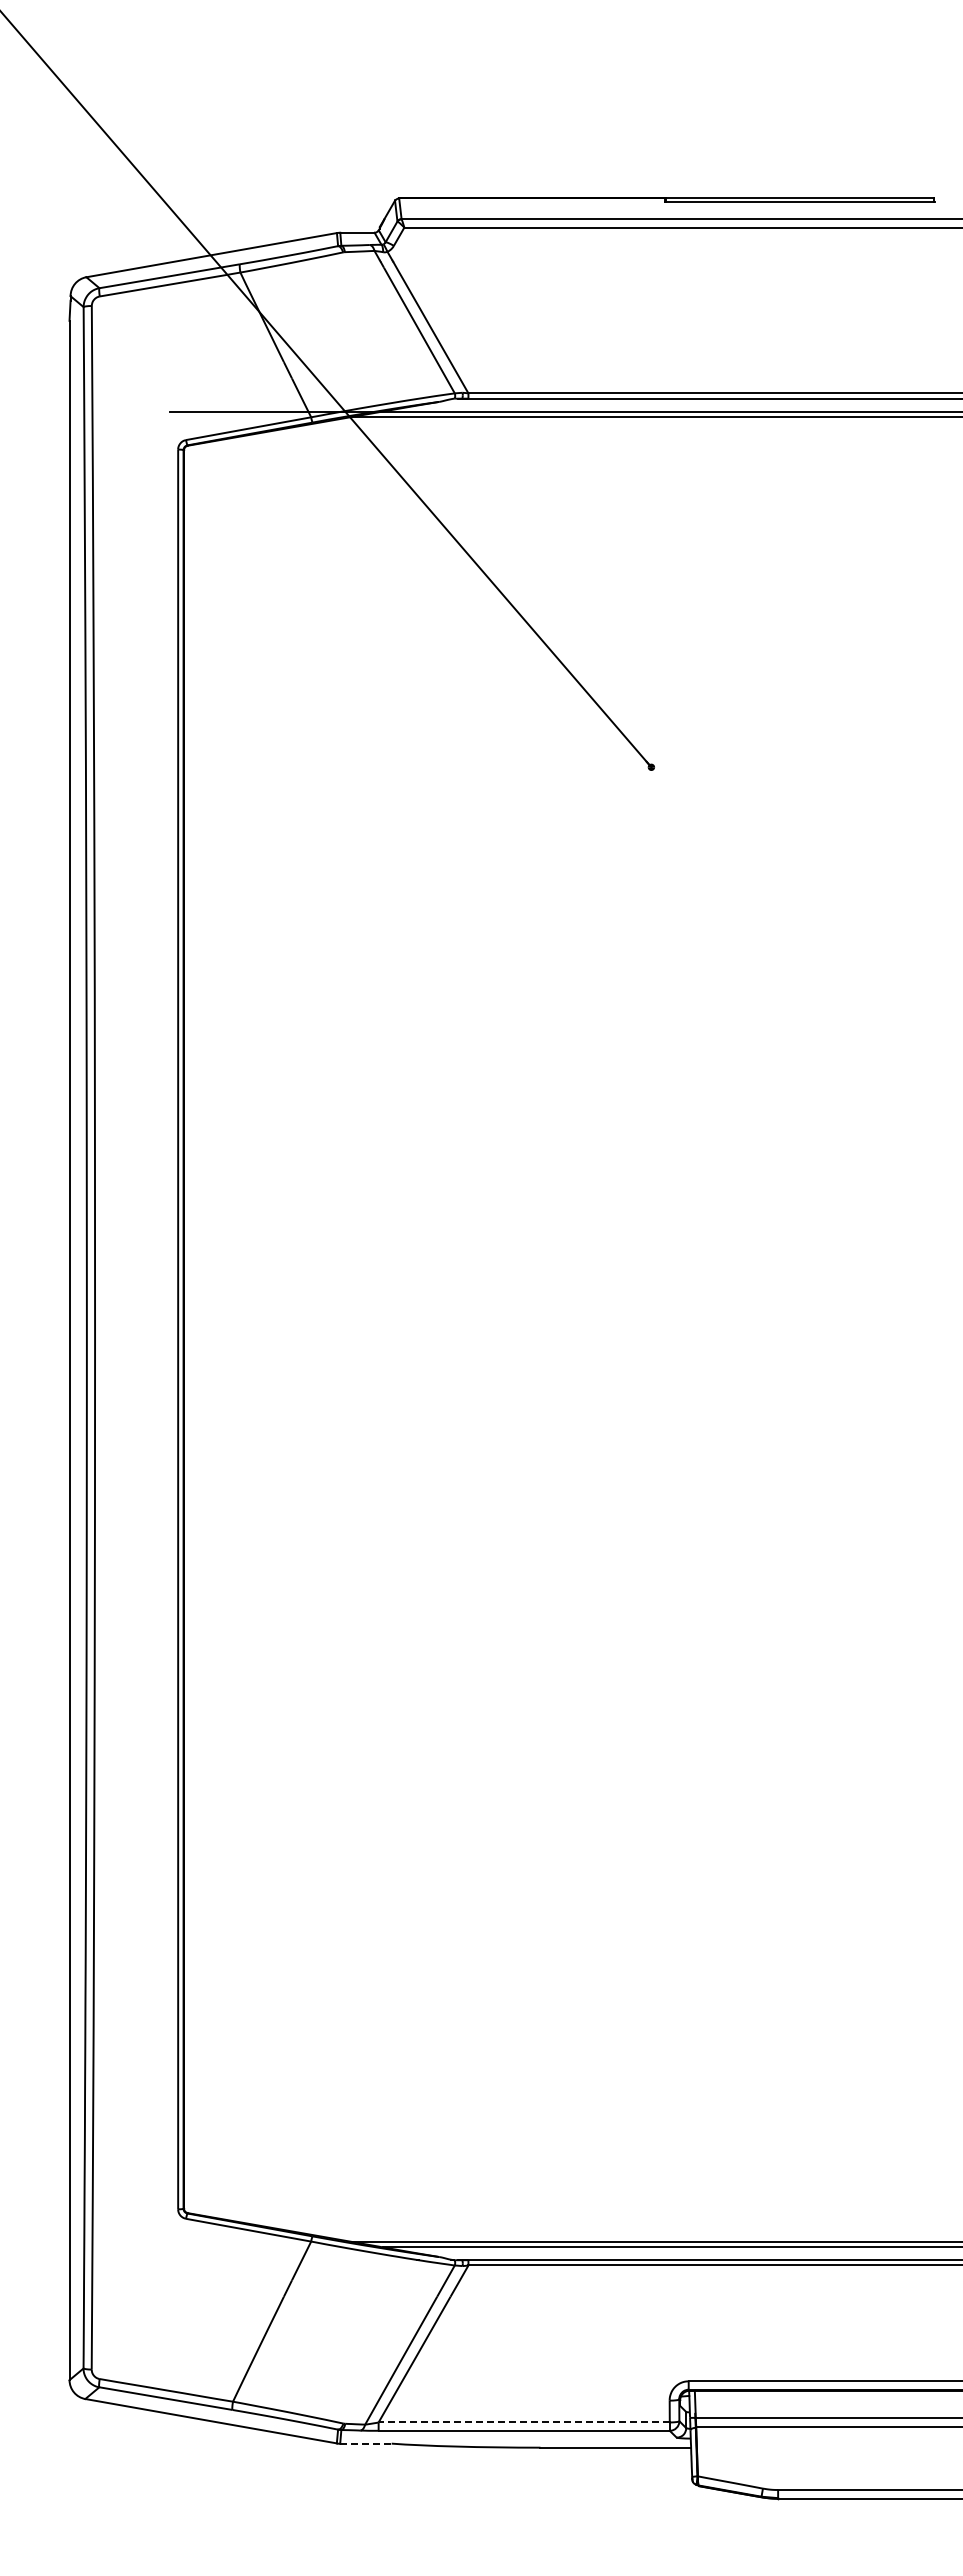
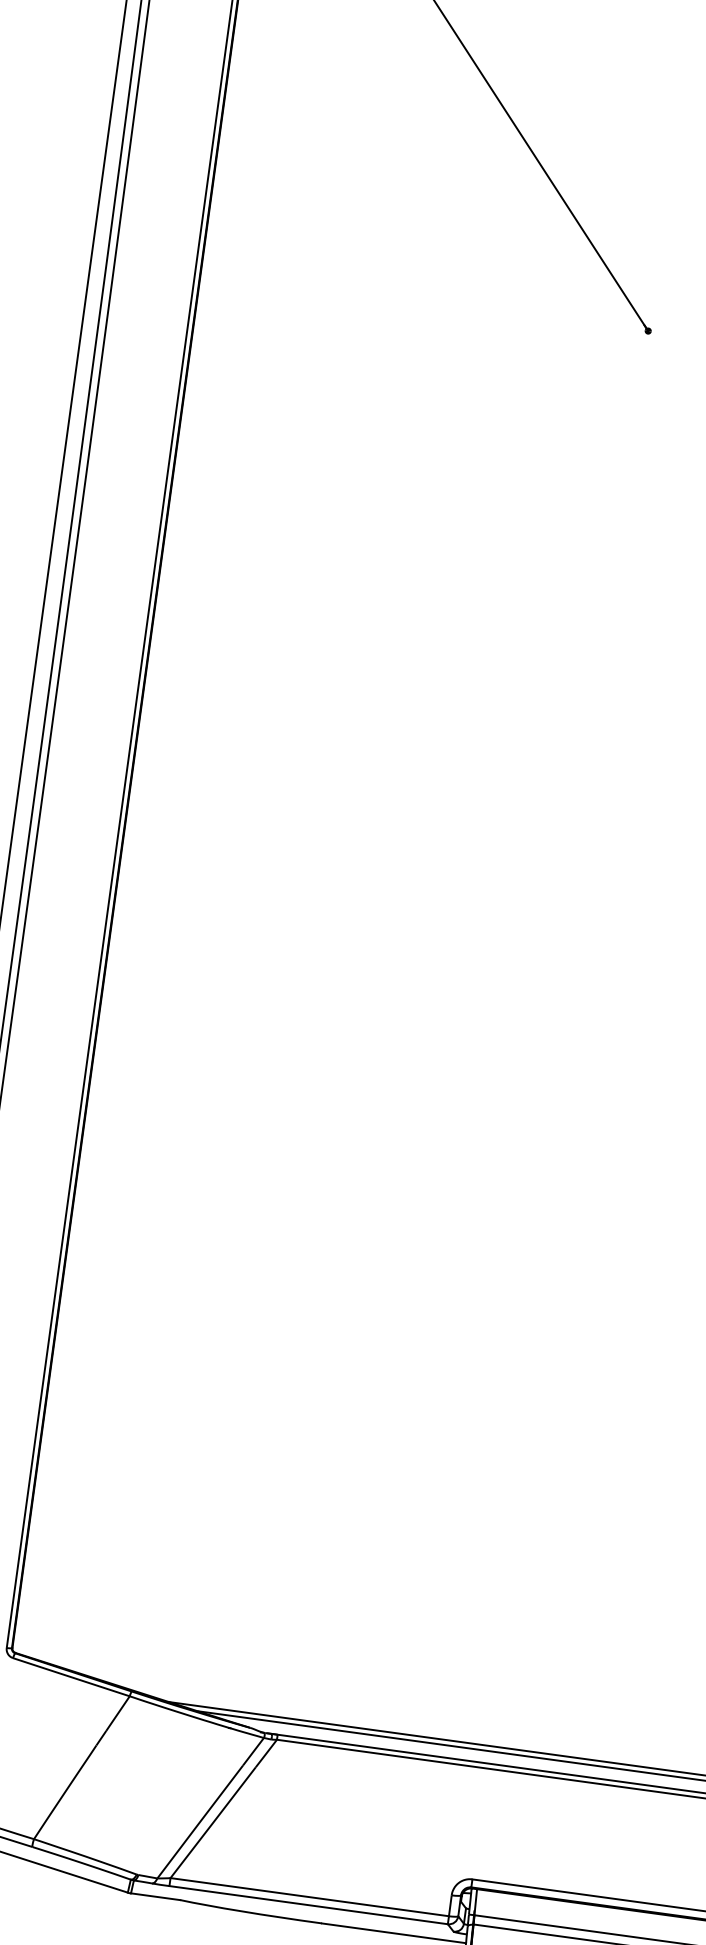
line: (524, 2422) -> (310, 1897), dashed -> solid
line: (365, 2443) -> (155, 1896), dashed -> solid

